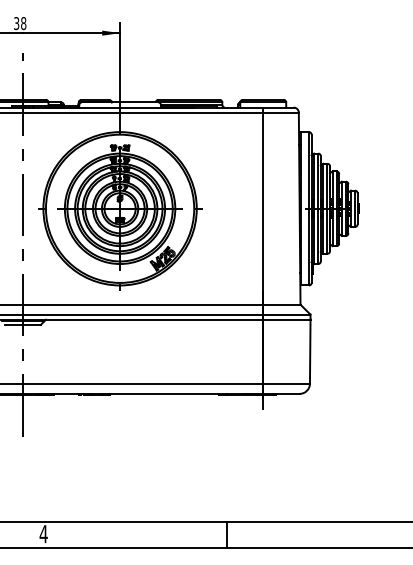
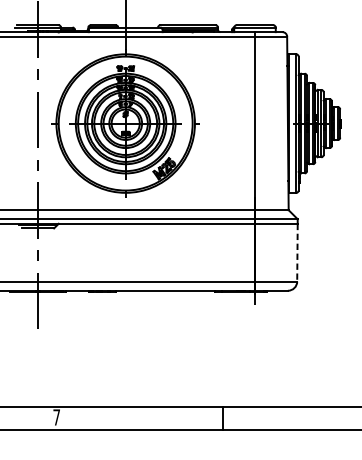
line: (310, 351) -> (297, 252), solid -> dashed
text: (43, 533) -> (56, 416), 4 -> 7

